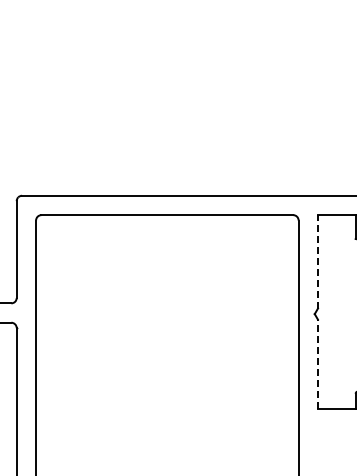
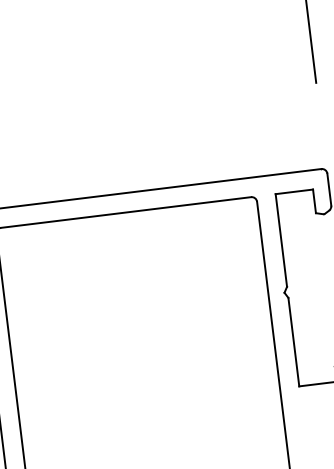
line: (318, 261) -> (281, 240), dashed -> solid
line: (318, 364) -> (294, 342), dashed -> solid

